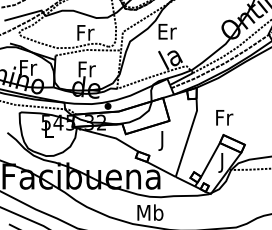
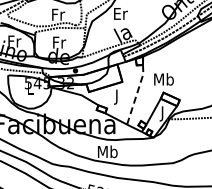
text: (223, 117) -> (163, 79), Fr -> Mb
line: (188, 137) -> (136, 94), solid -> dashed

